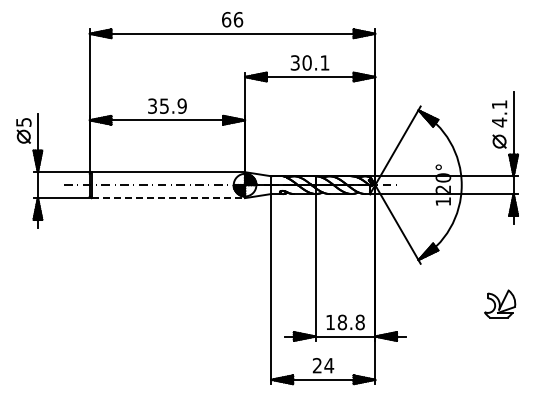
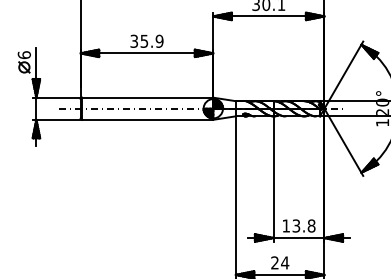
text: (23, 121) -> (24, 54), 5 -> 6
line: (168, 198) -> (147, 120), dashed -> solid
text: (341, 322) -> (295, 226), 18.8 -> 13.8

